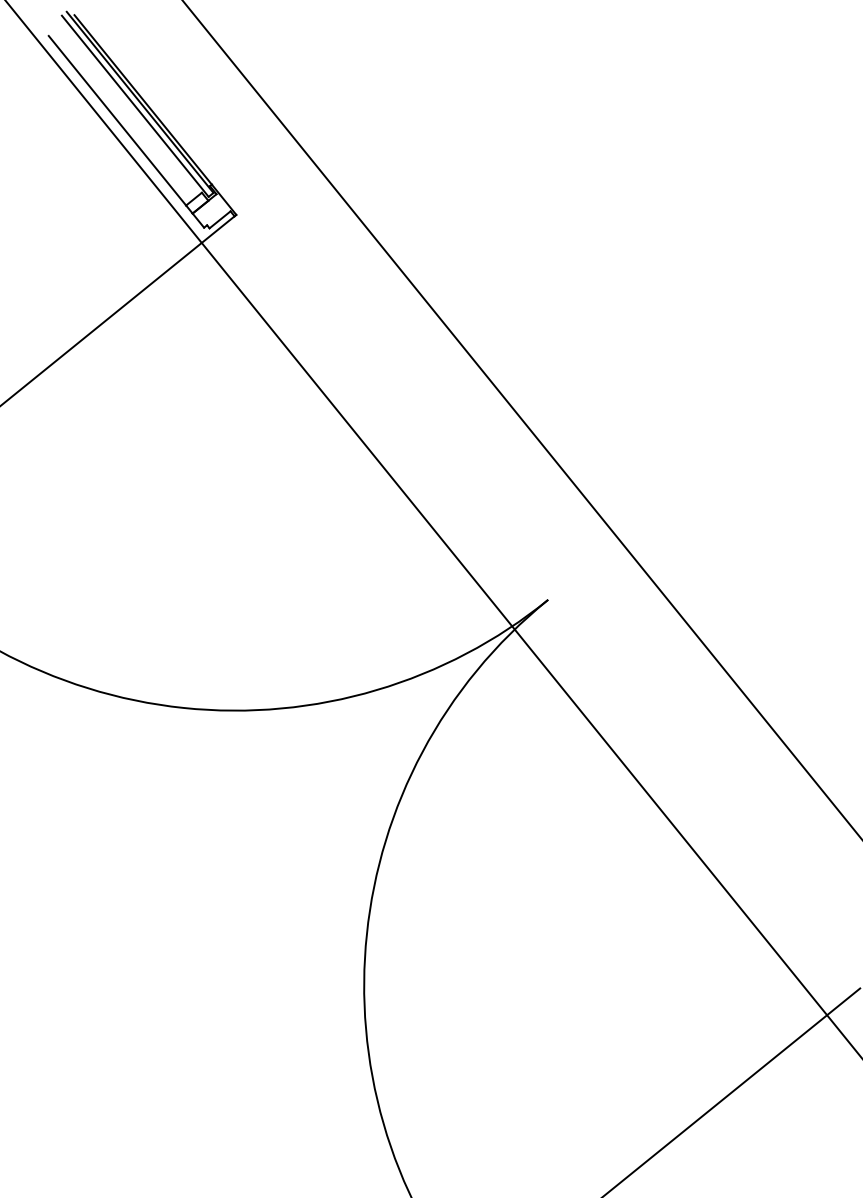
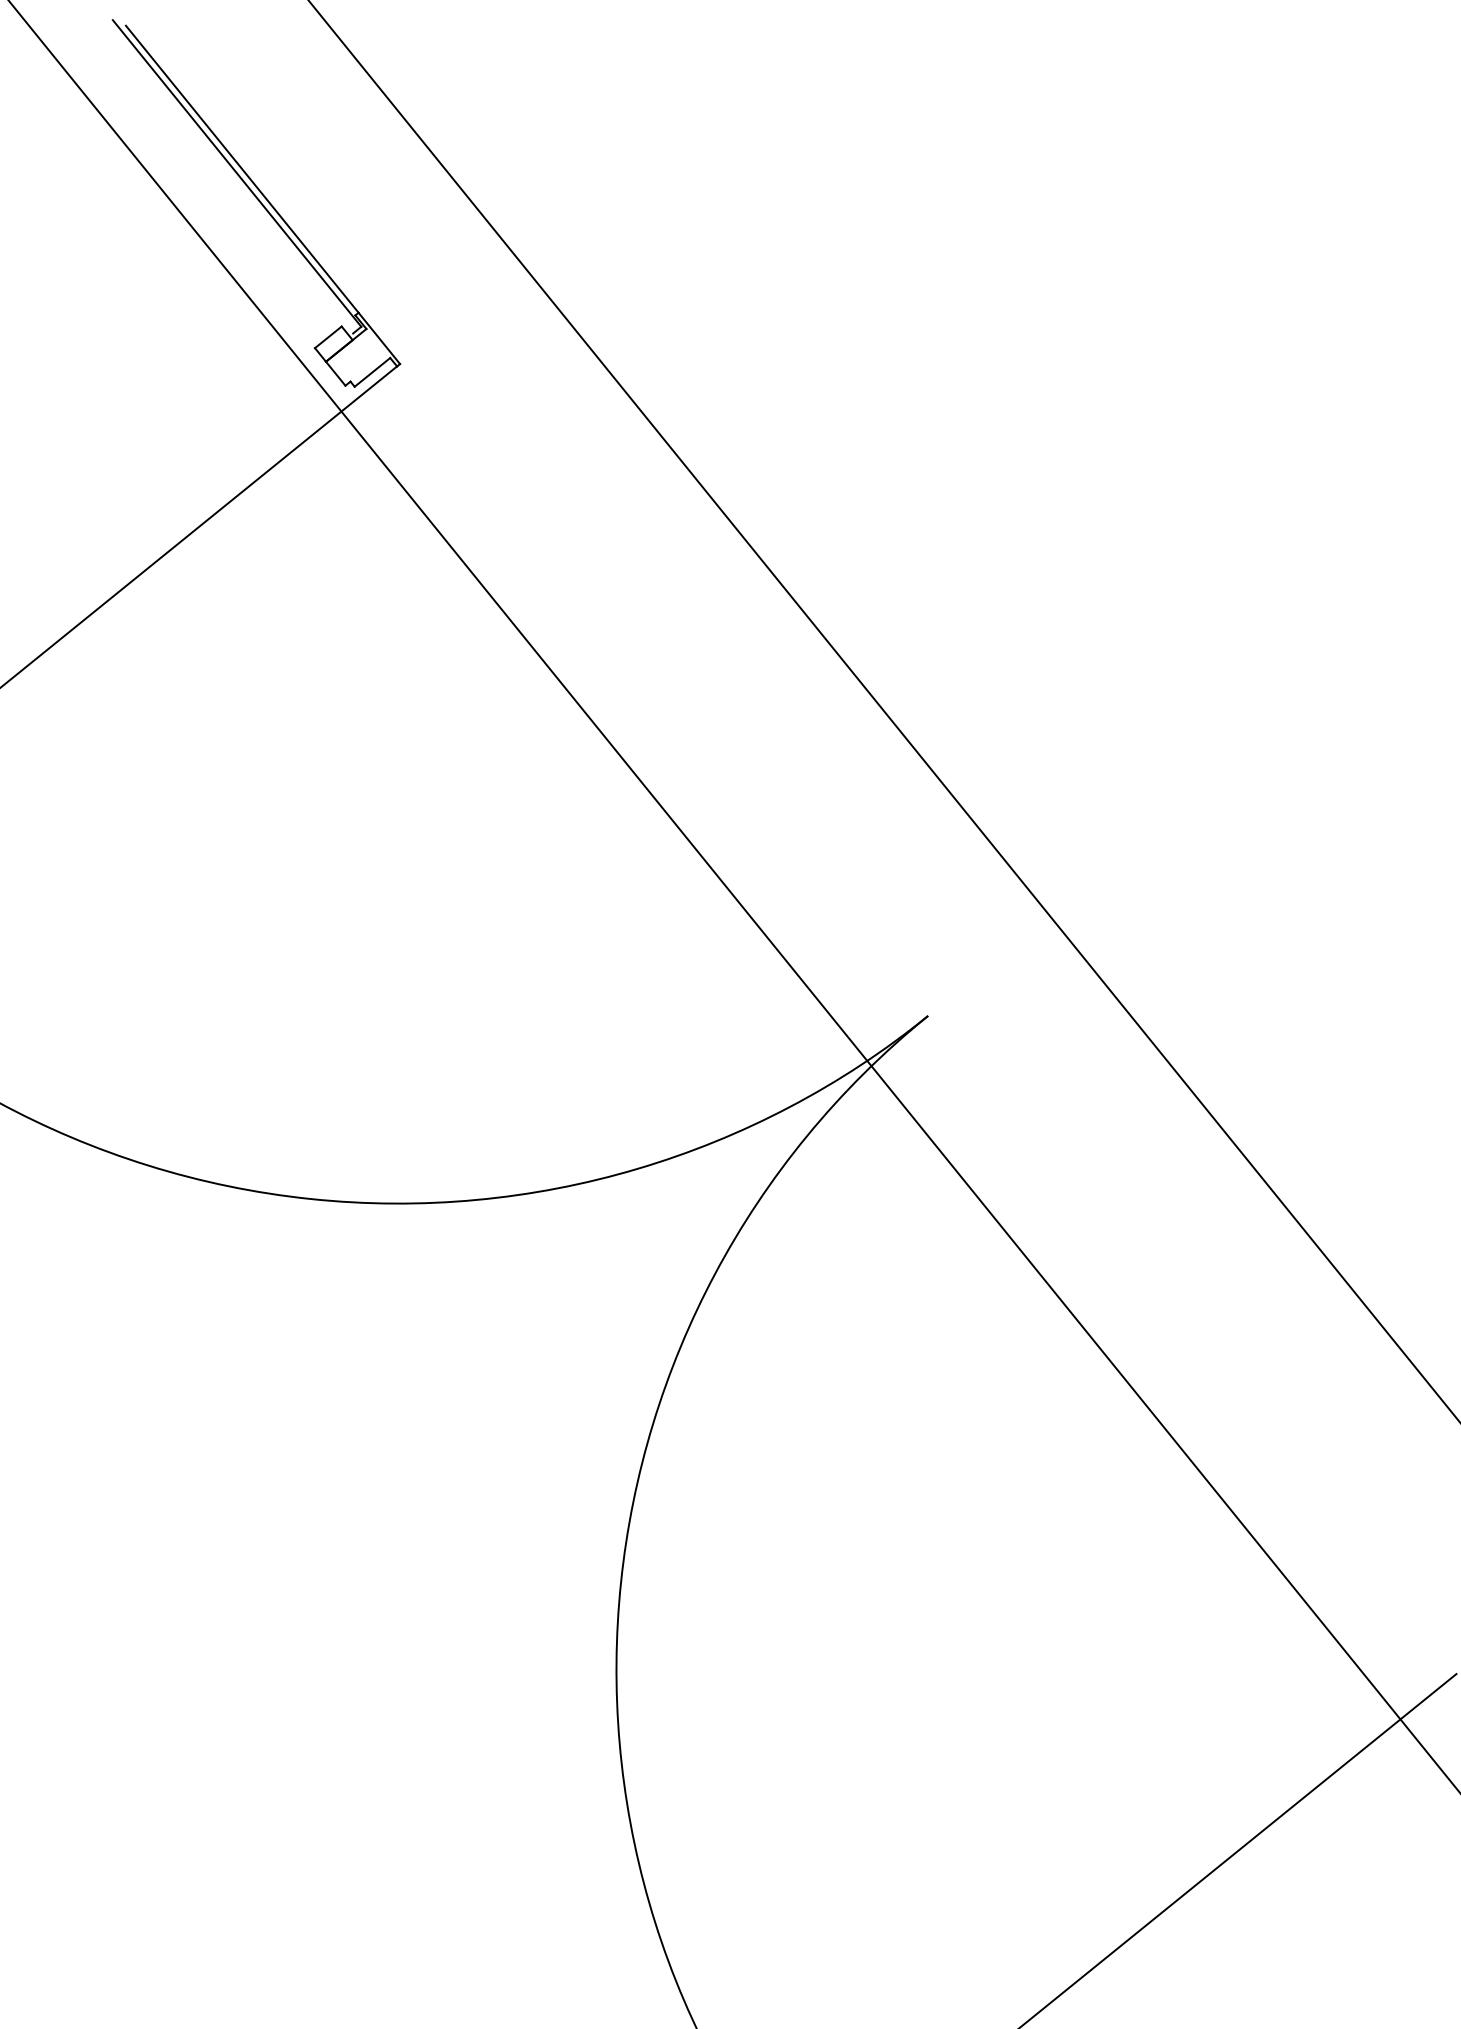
line: (134, 105) -> (227, 178), removed
line: (117, 120) -> (198, 204), removed

